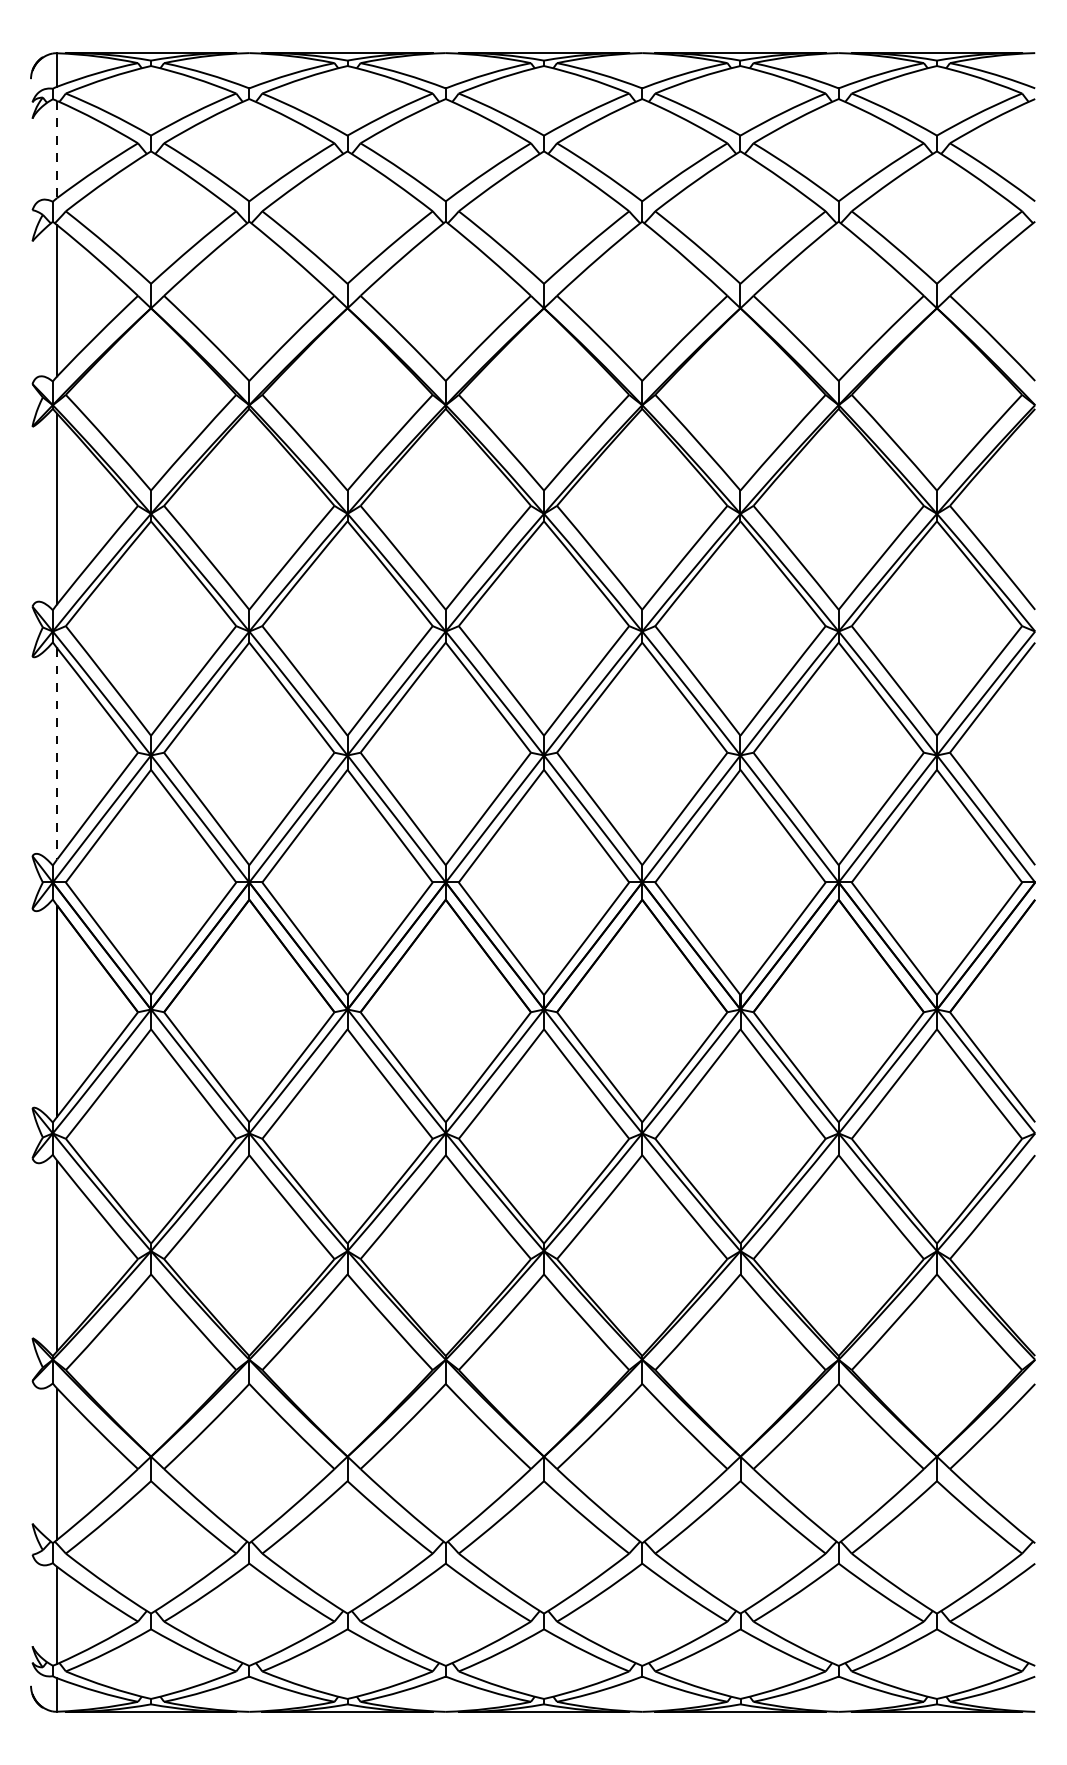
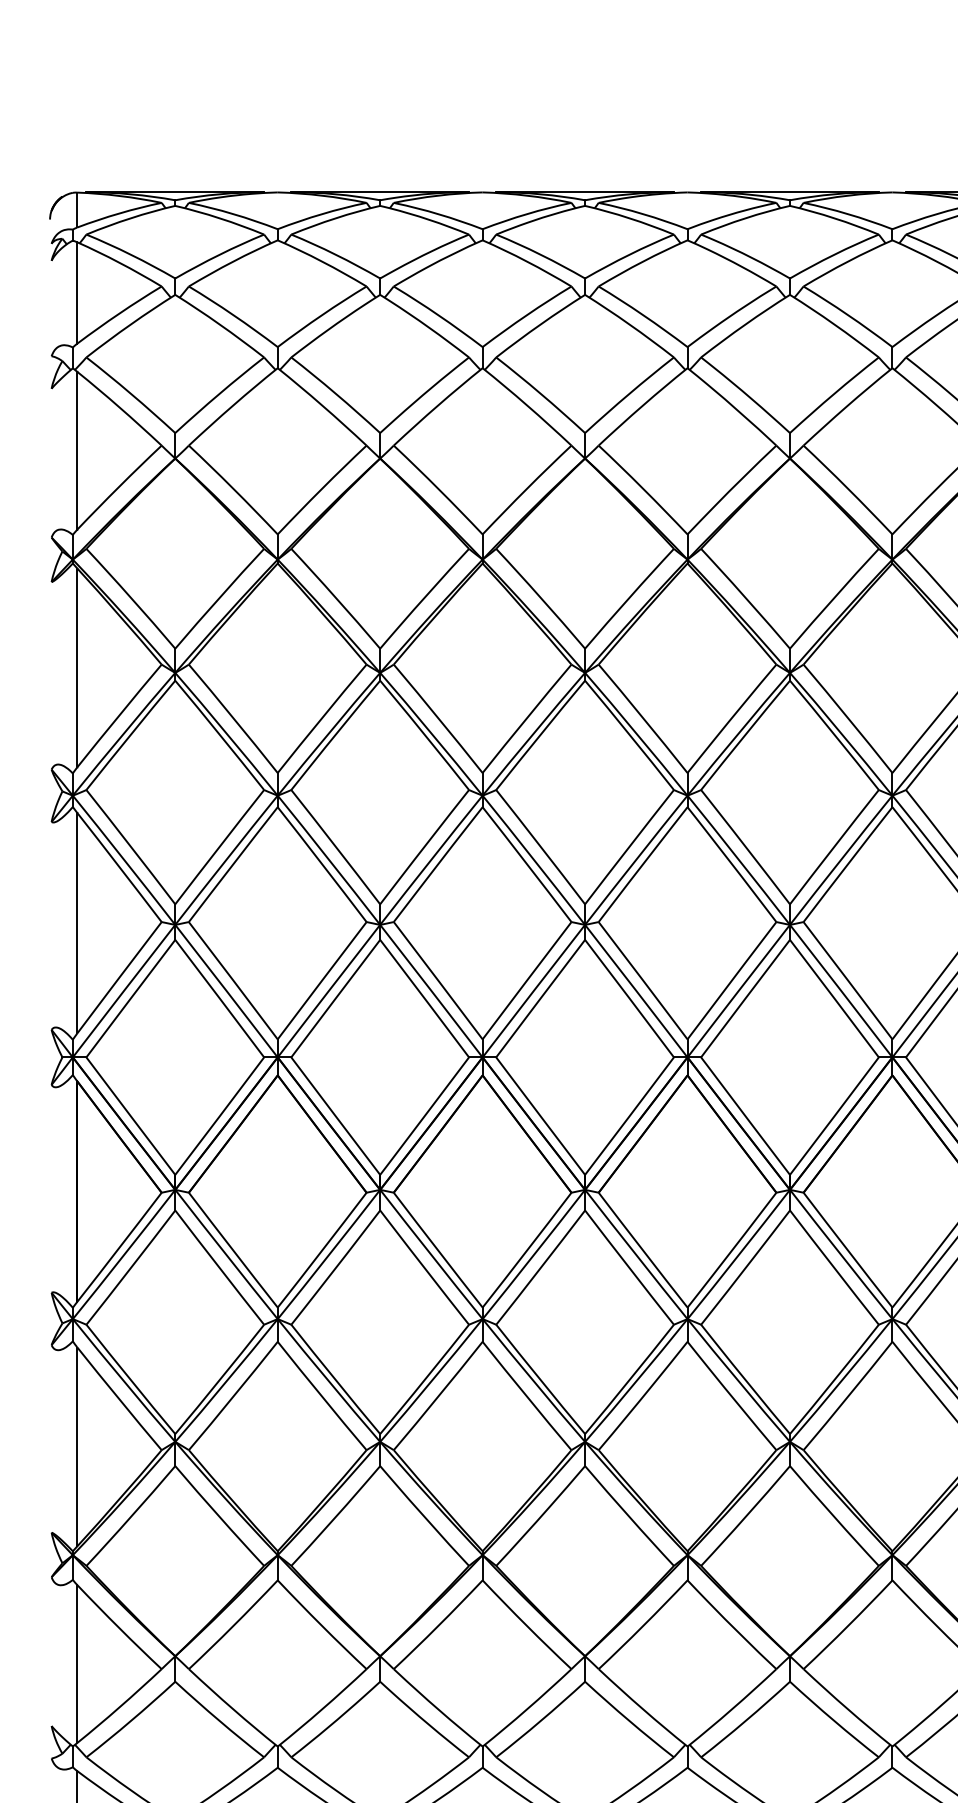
line: (57, 149) -> (77, 292), dashed -> solid
line: (57, 753) -> (77, 922), dashed -> solid

